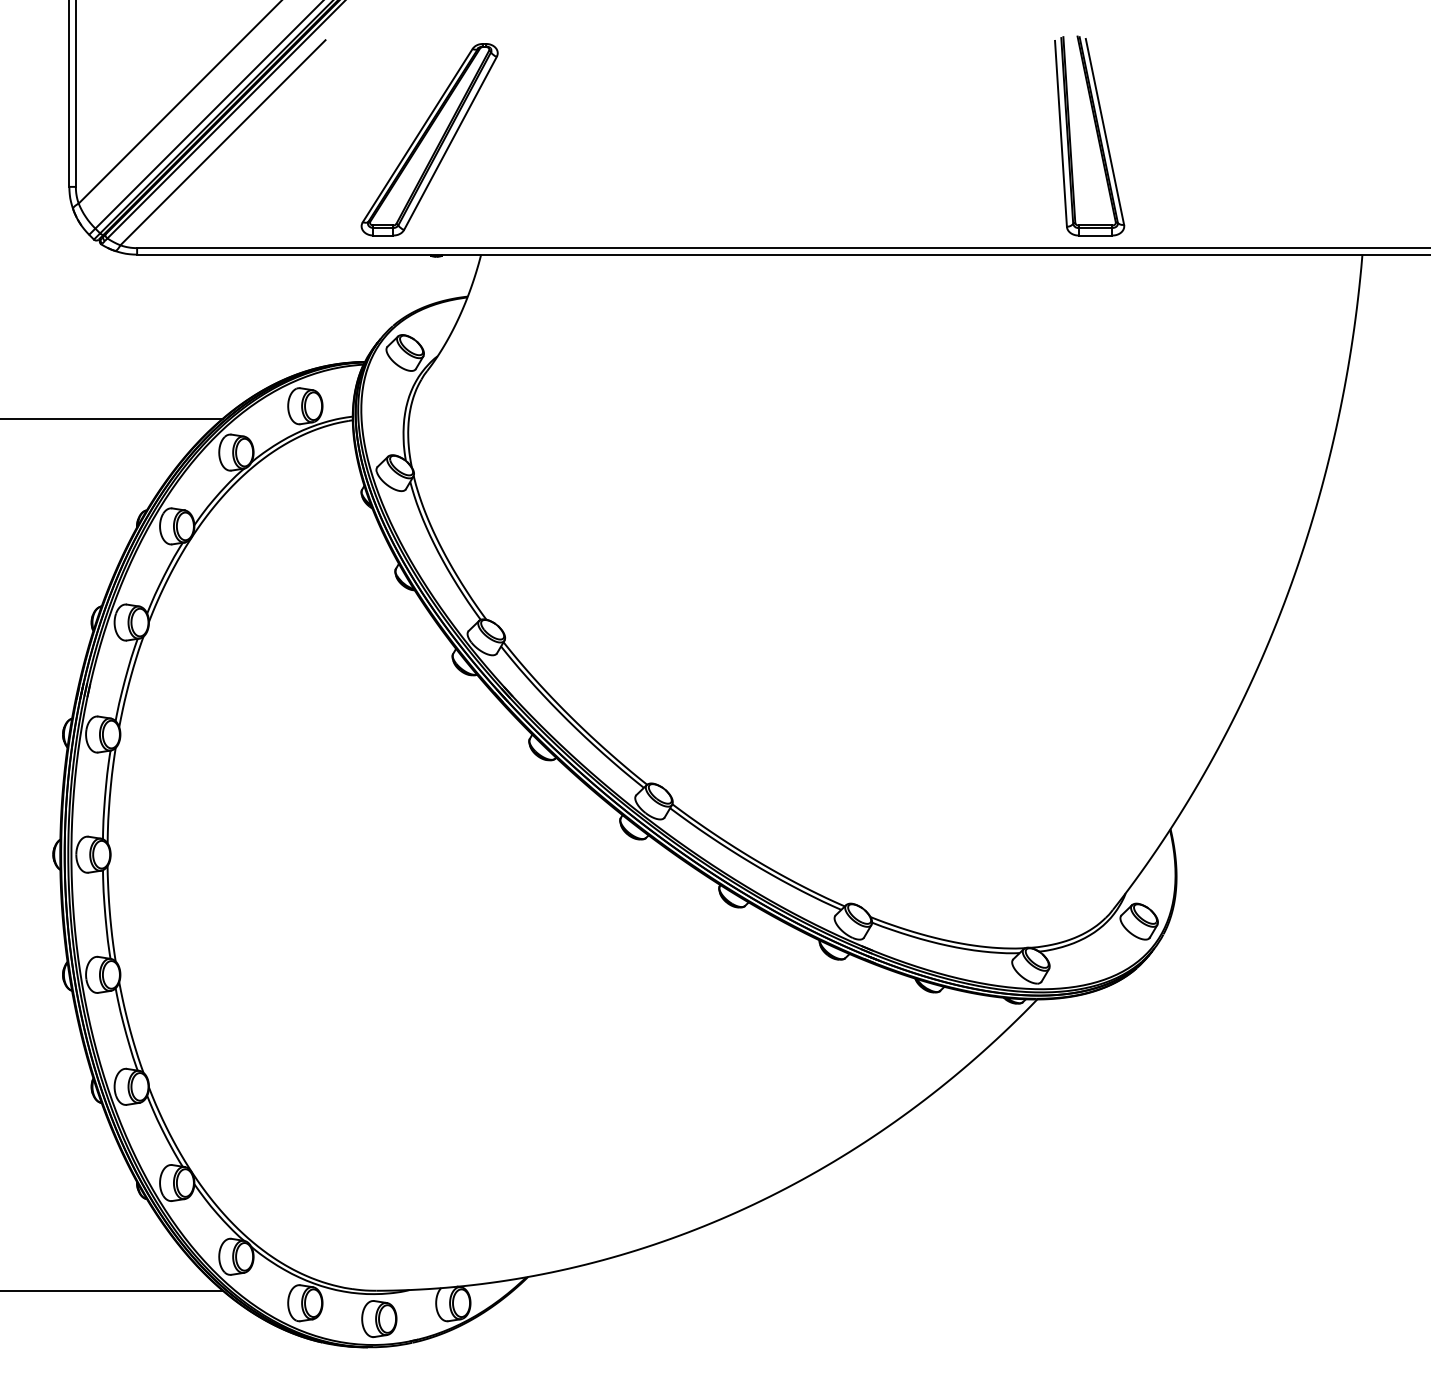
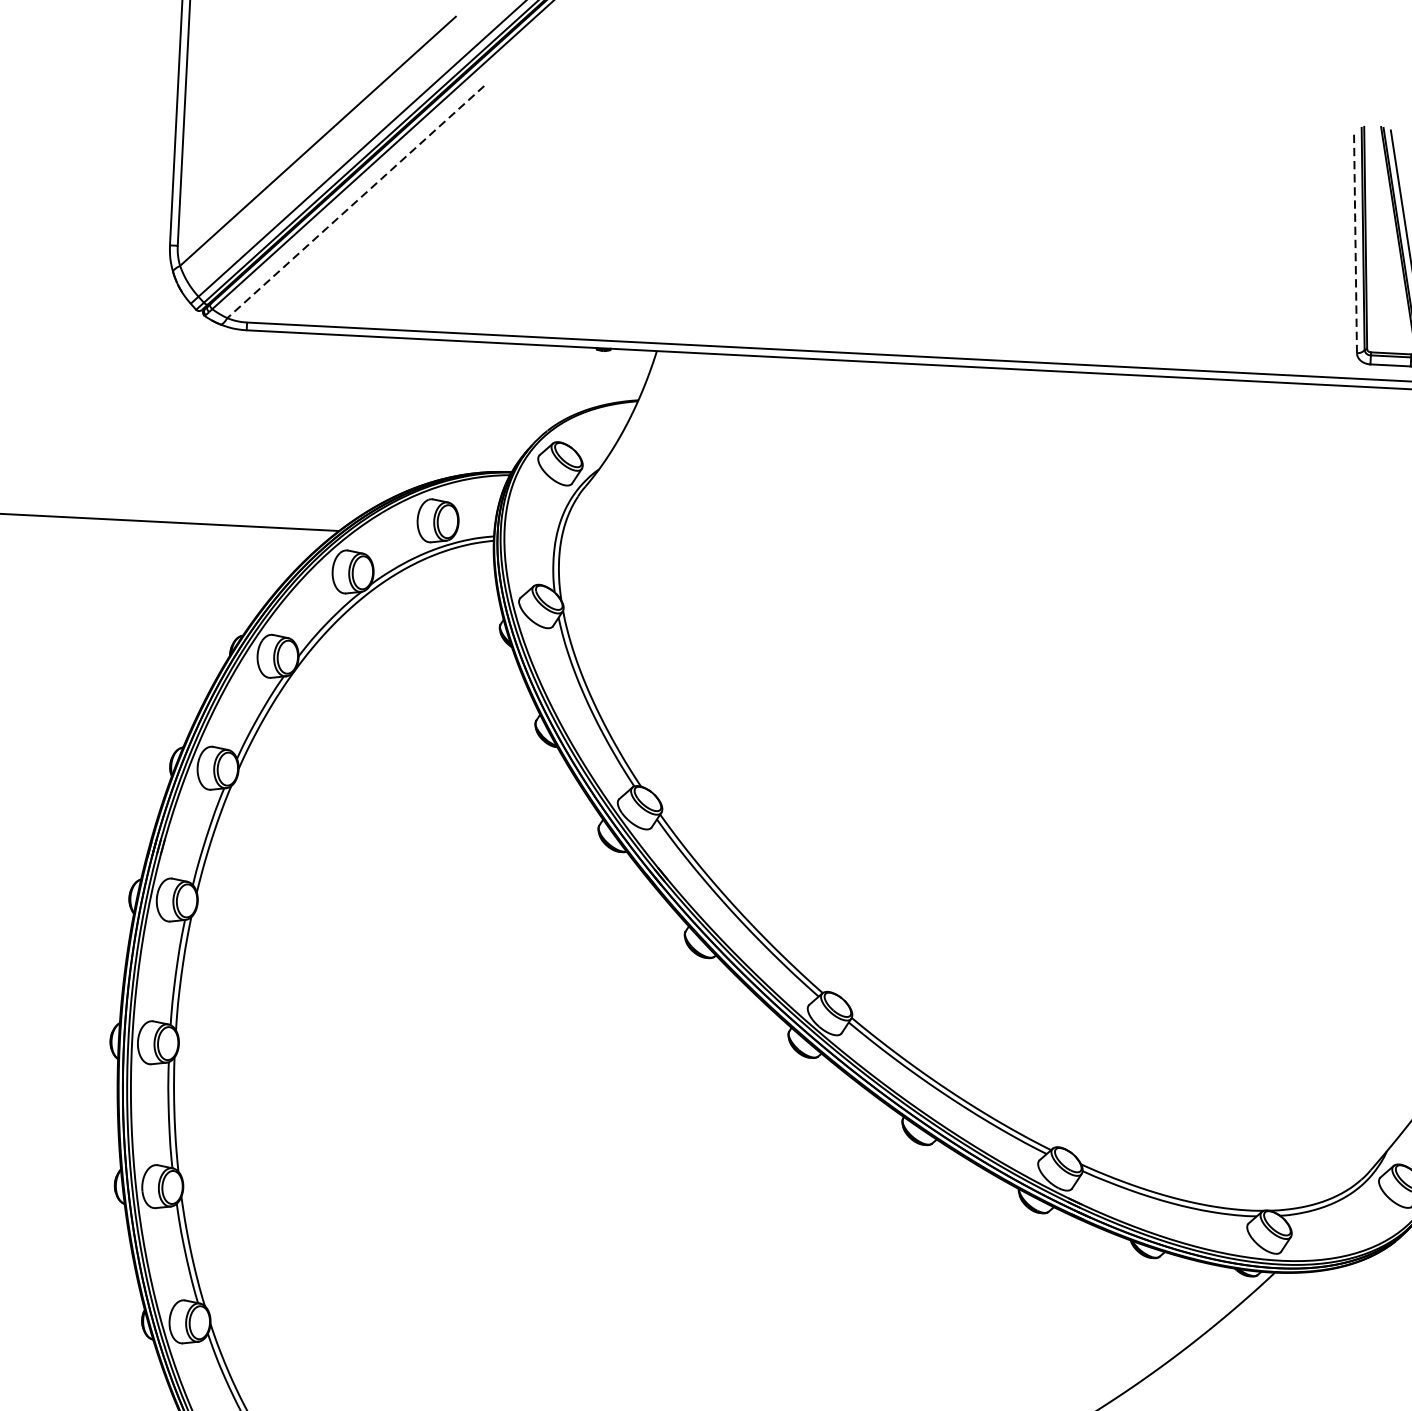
line: (1060, 133) -> (1354, 241), solid -> dashed
part: (429, 139) -> (602, 210), removed
line: (222, 143) -> (355, 202), solid -> dashed

